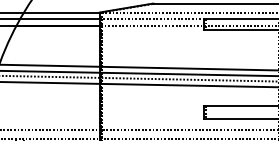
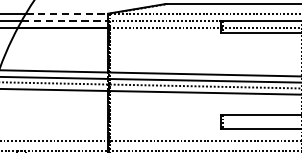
line: (61, 12) -> (66, 13), solid -> dashed
line: (60, 19) -> (65, 21), solid -> dashed

